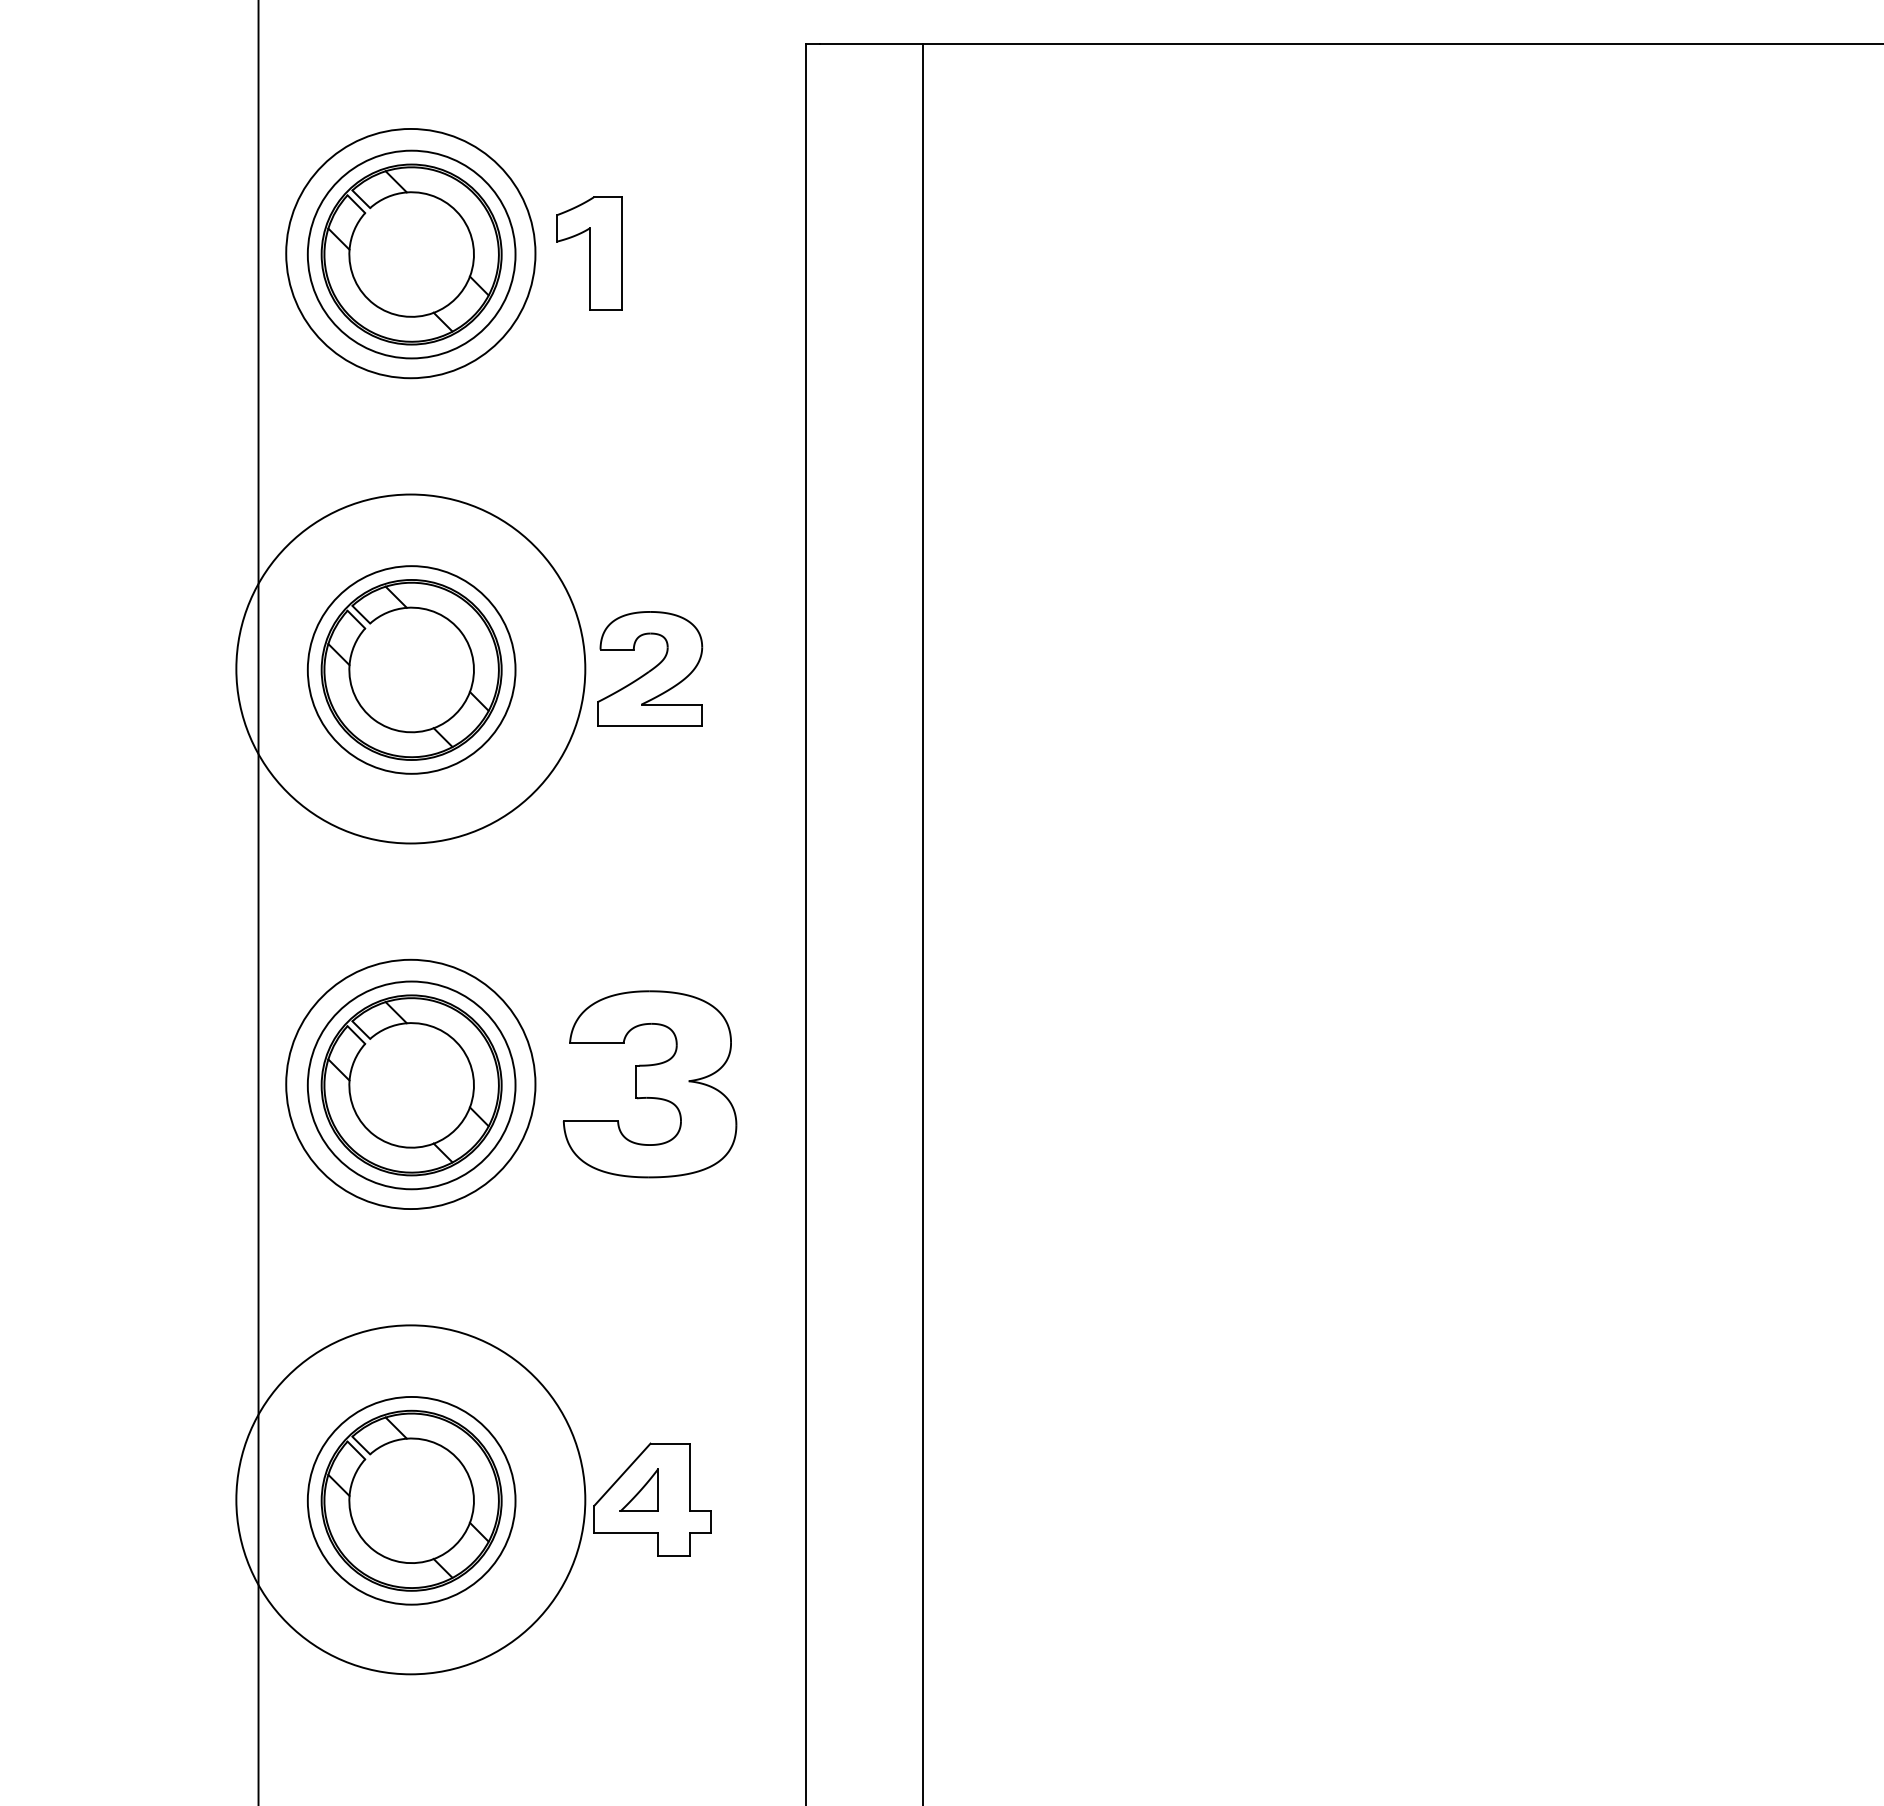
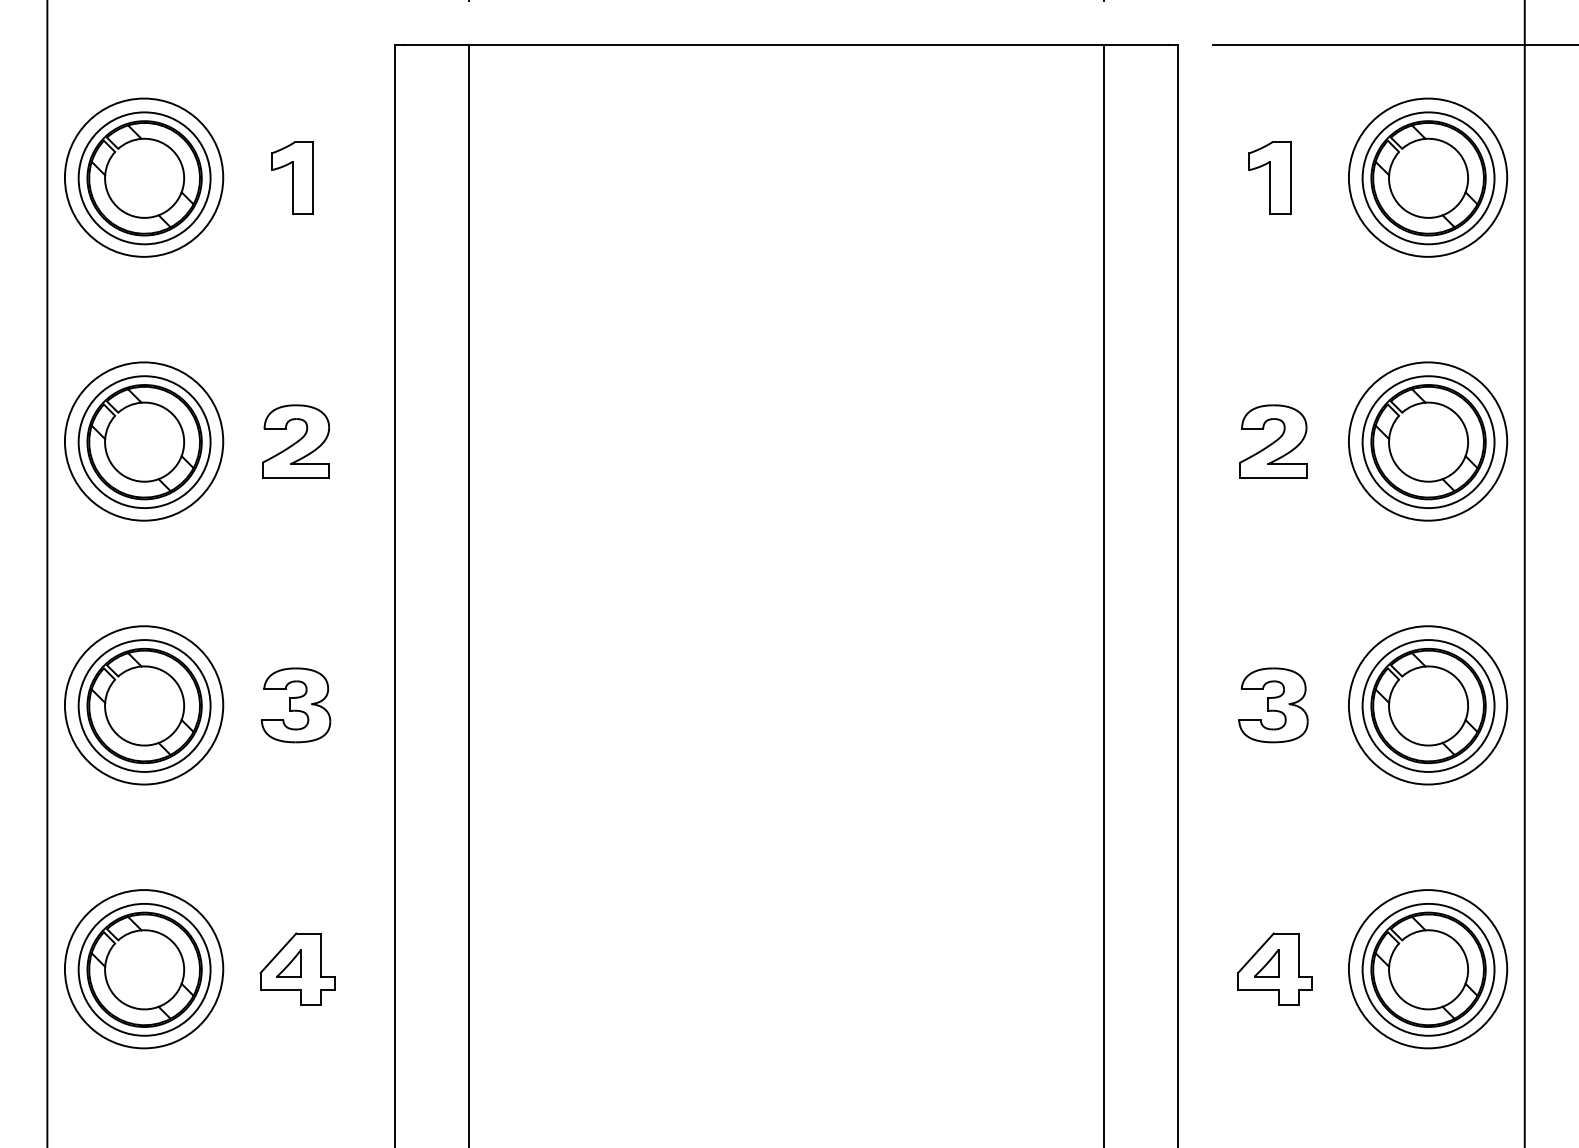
part: (589, 253) -> (292, 177), moved
circle: (409, 668) -> (143, 441), size x0.71
part: (649, 1084) -> (295, 705), size x0.62
circle: (409, 1500) -> (143, 969), size x0.71

